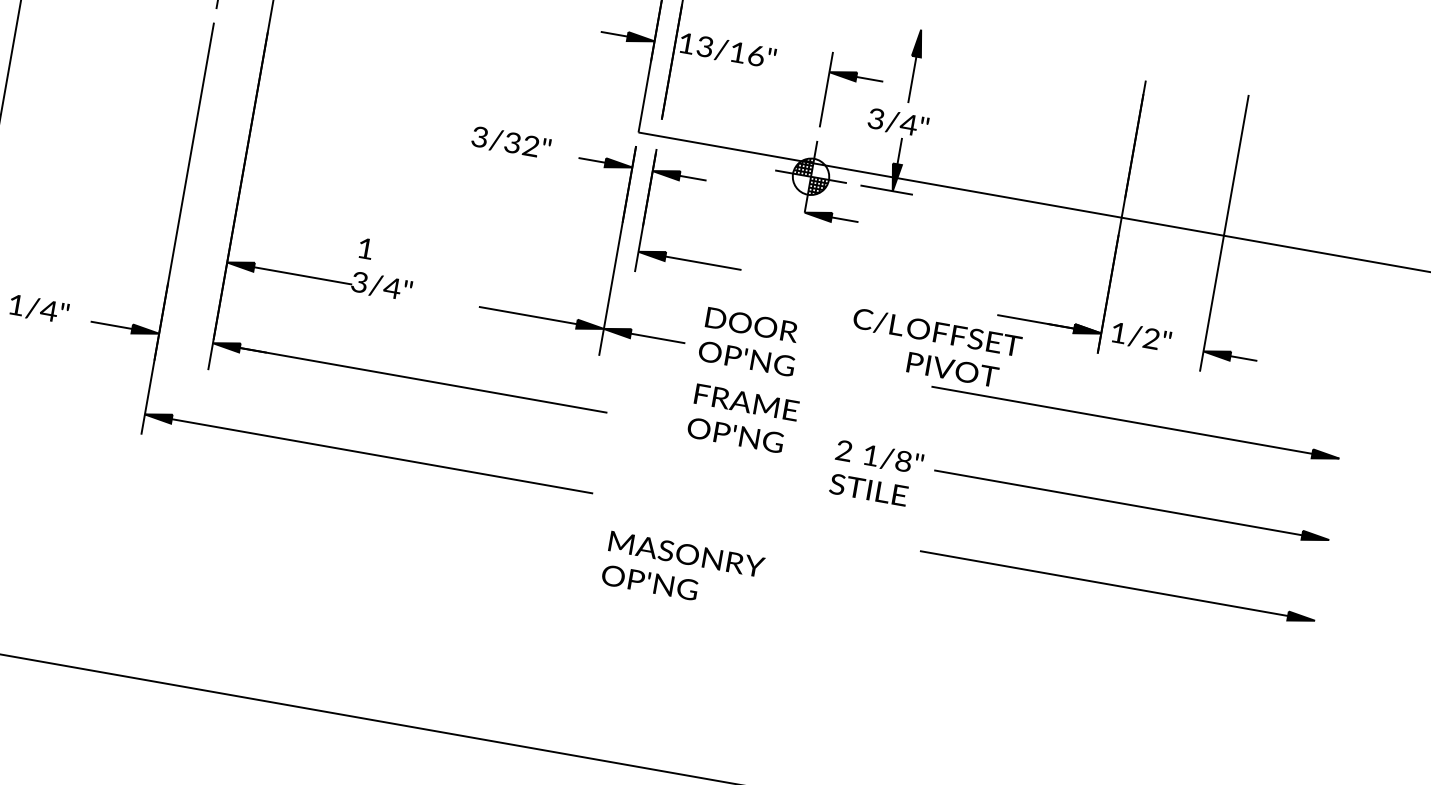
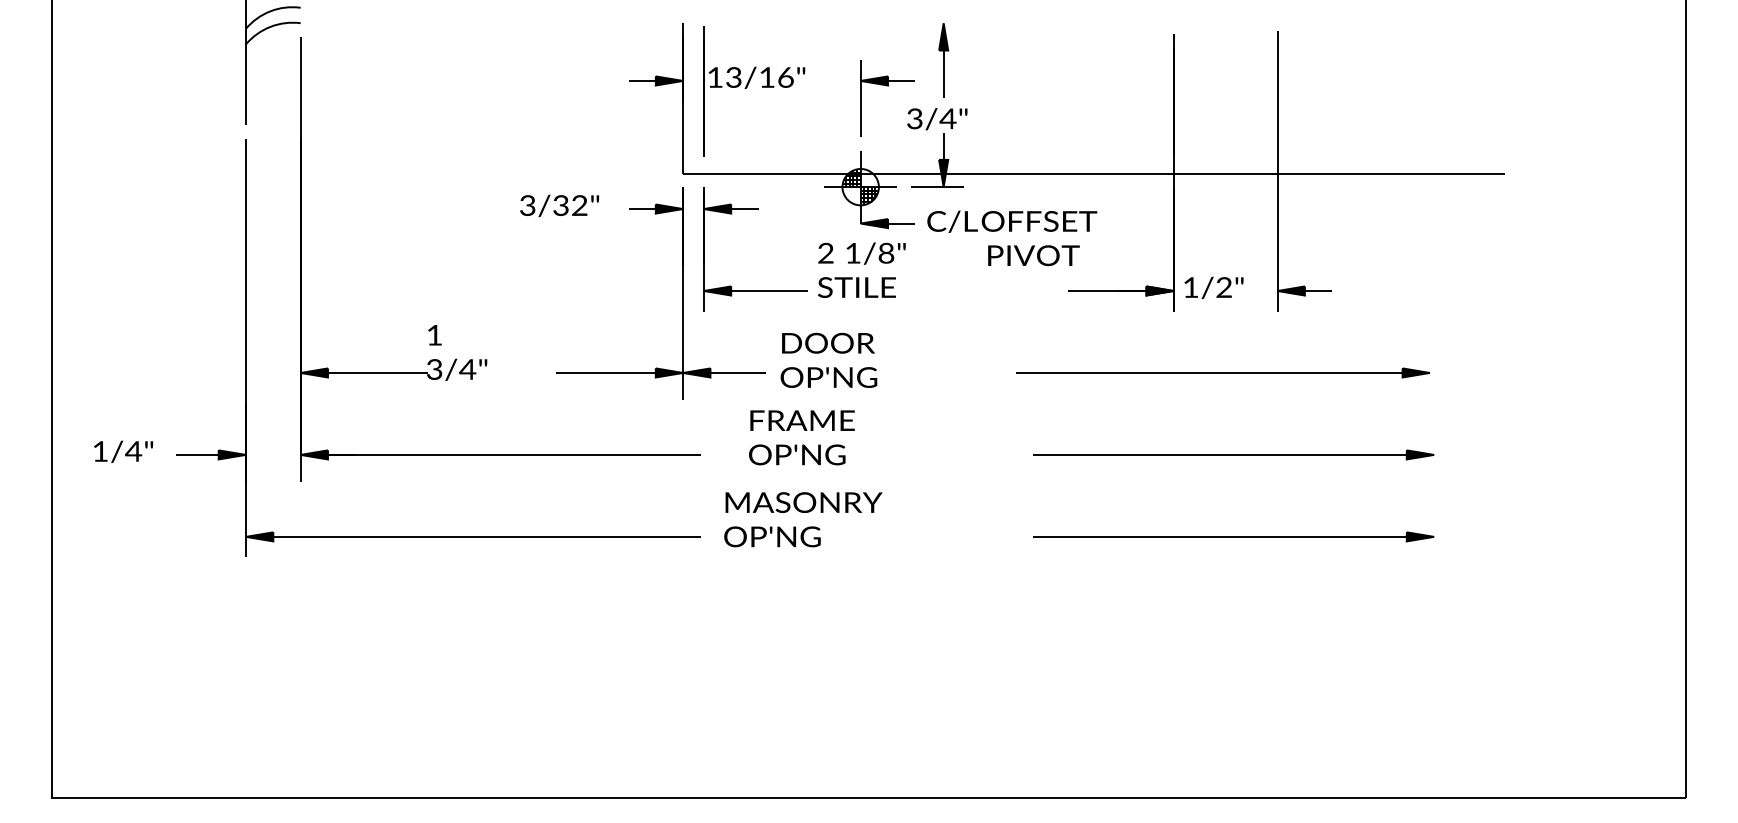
text: (934, 349) -> (1012, 238), moved
text: (742, 418) -> (801, 437), moved
text: (876, 472) -> (861, 269), moved
text: (683, 570) -> (803, 519), moved

